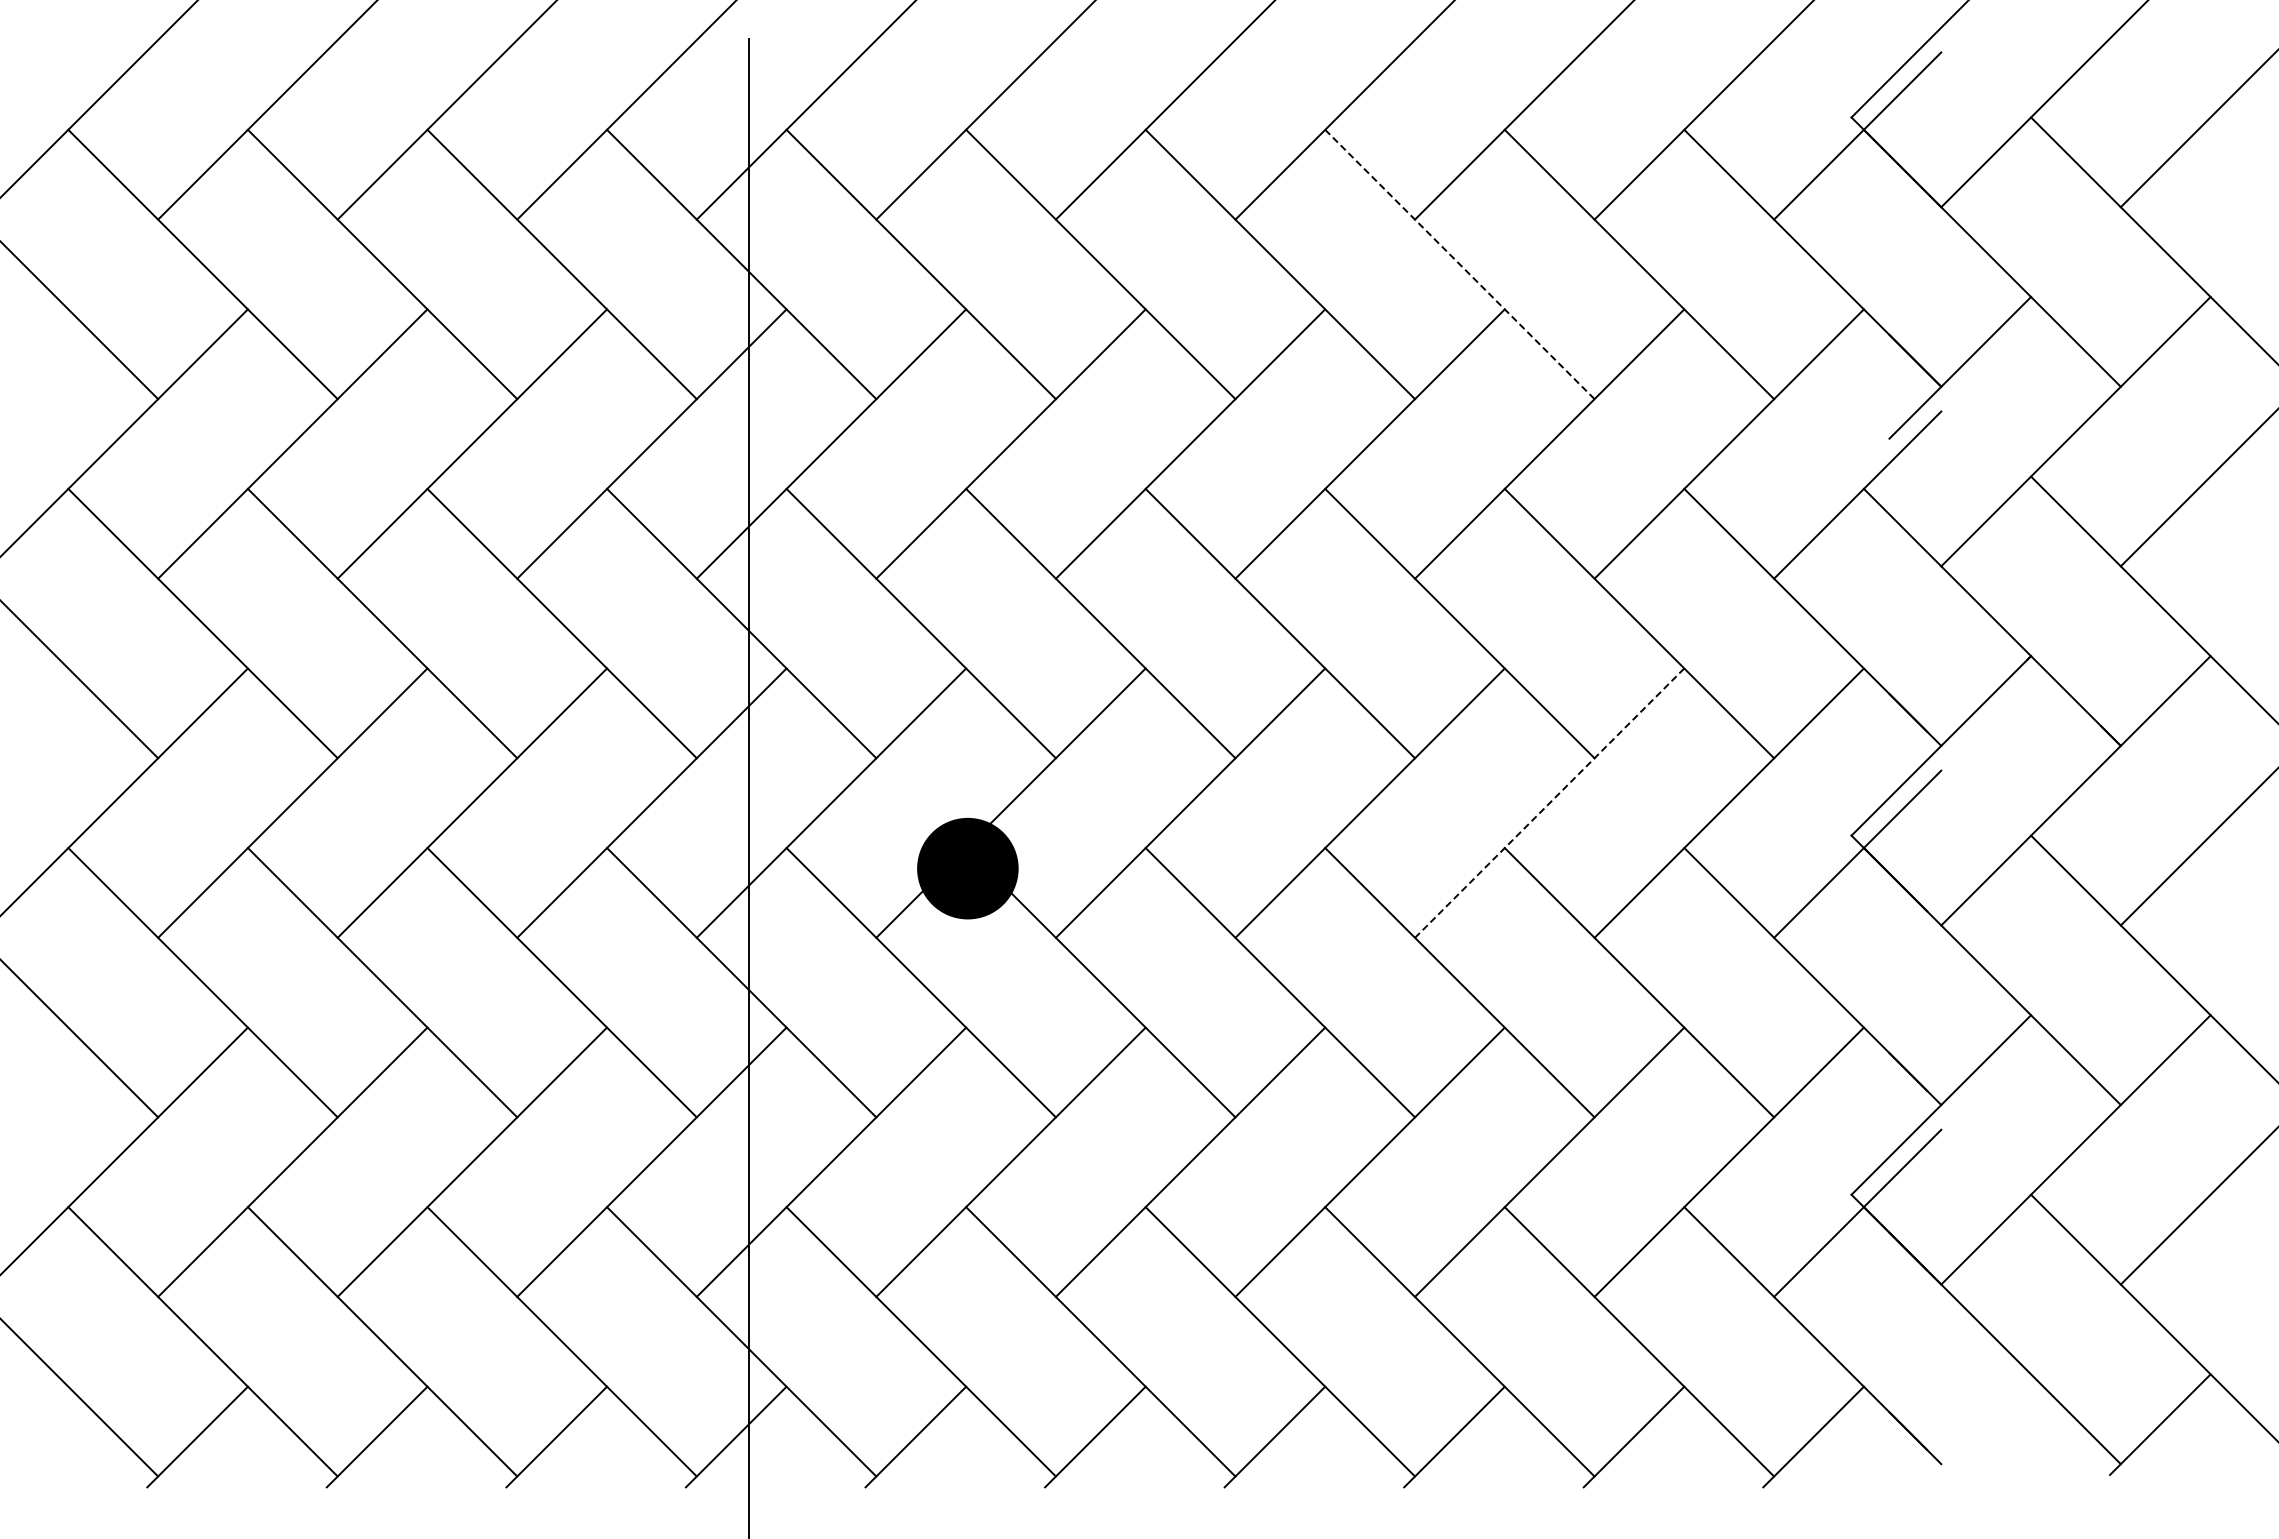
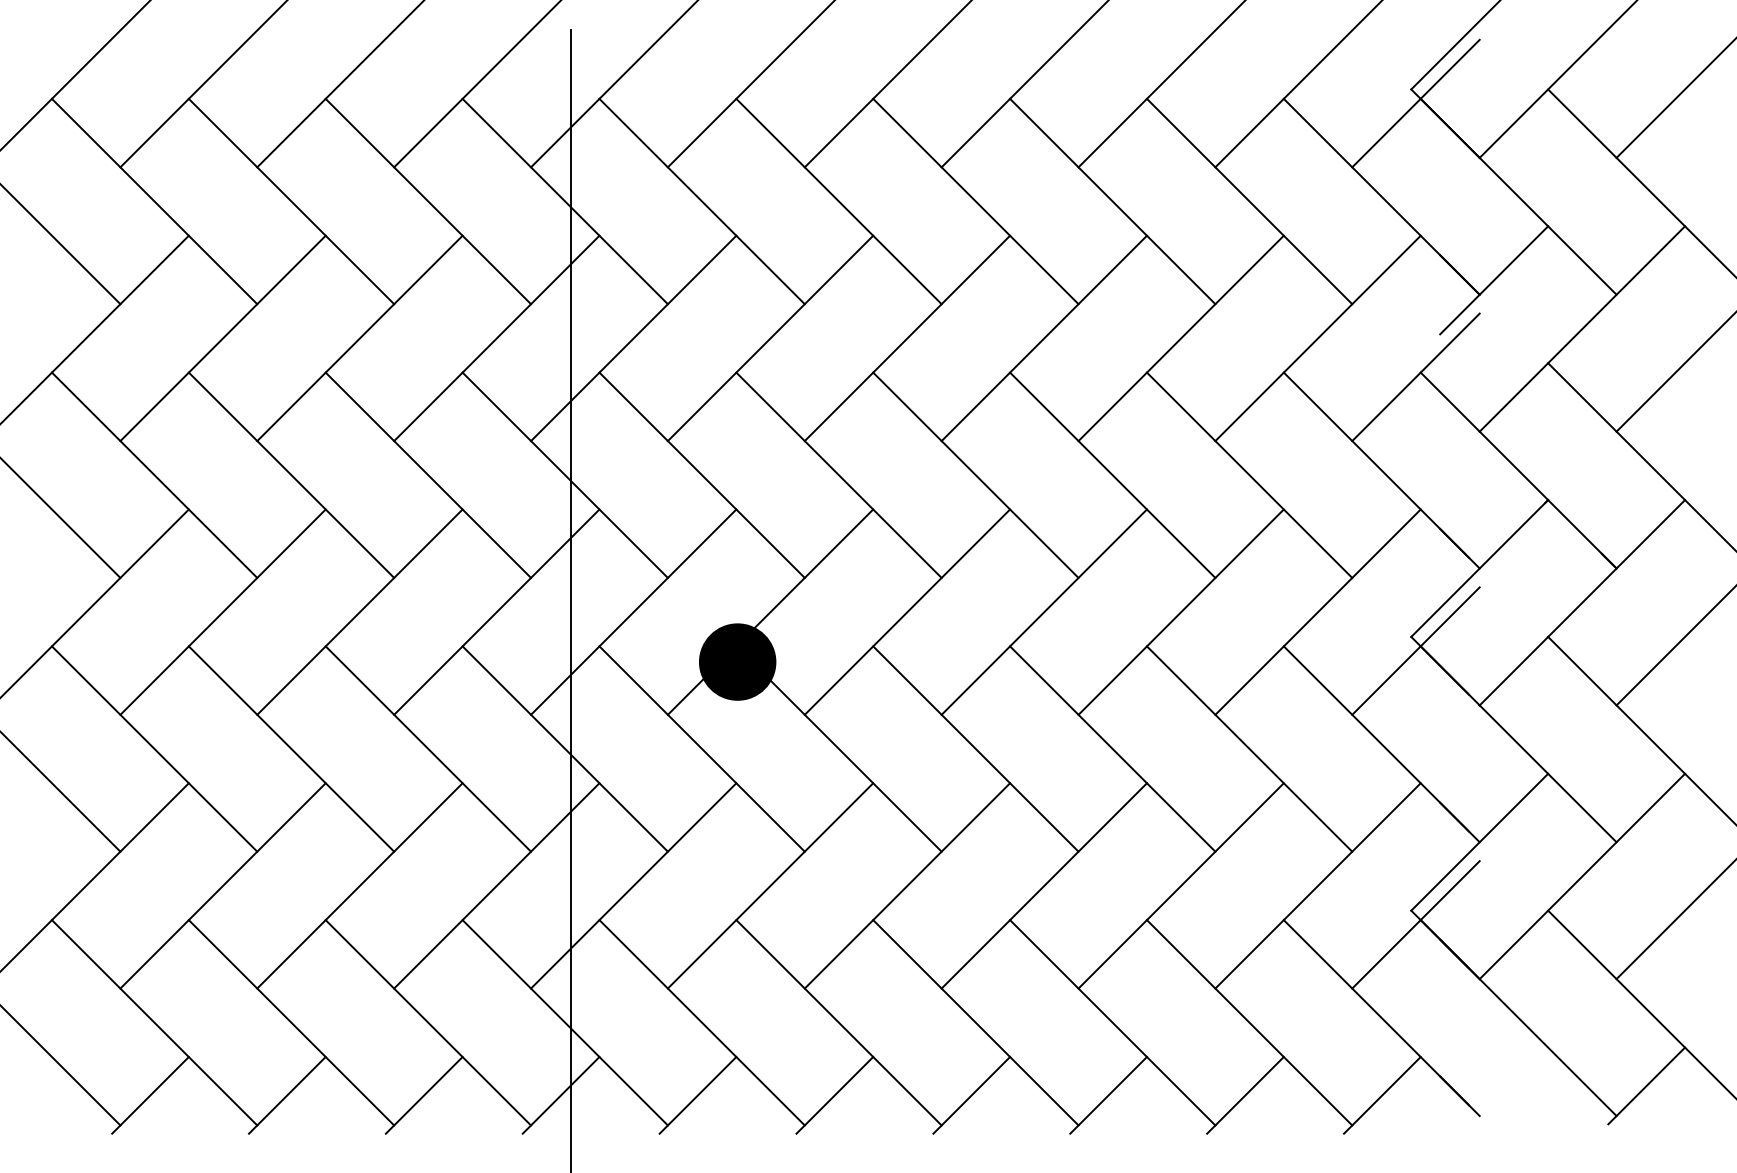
line: (1459, 264) -> (1112, 201), dashed -> solid
line: (1549, 803) -> (1181, 612), dashed -> solid

